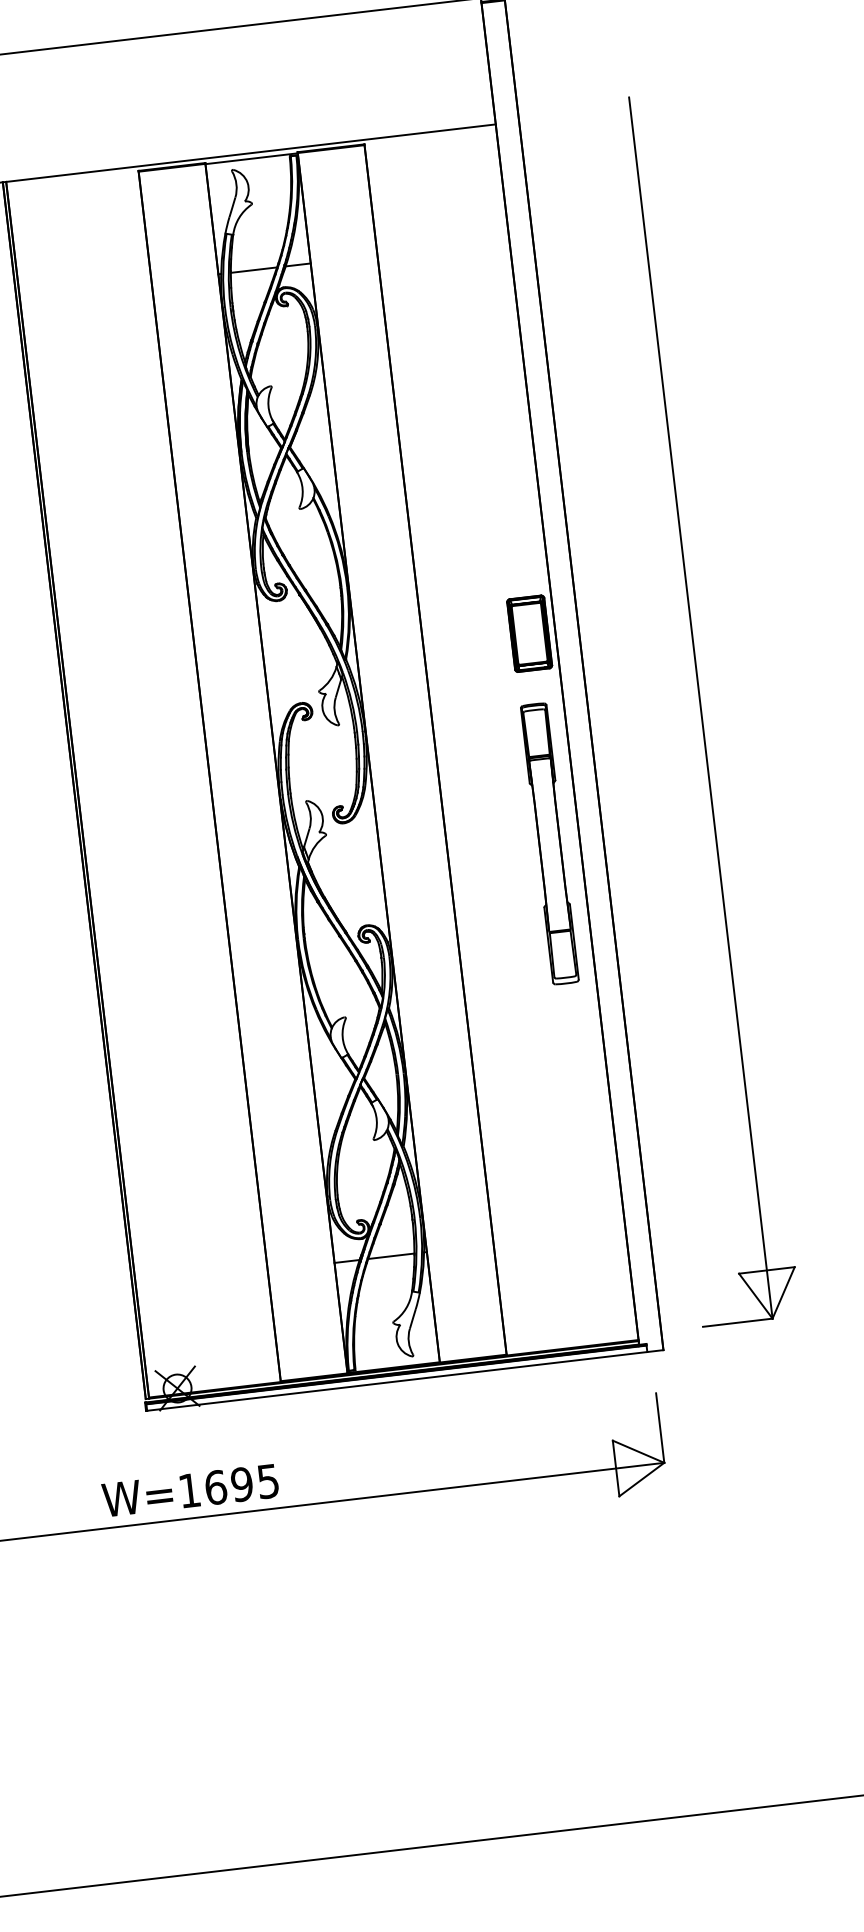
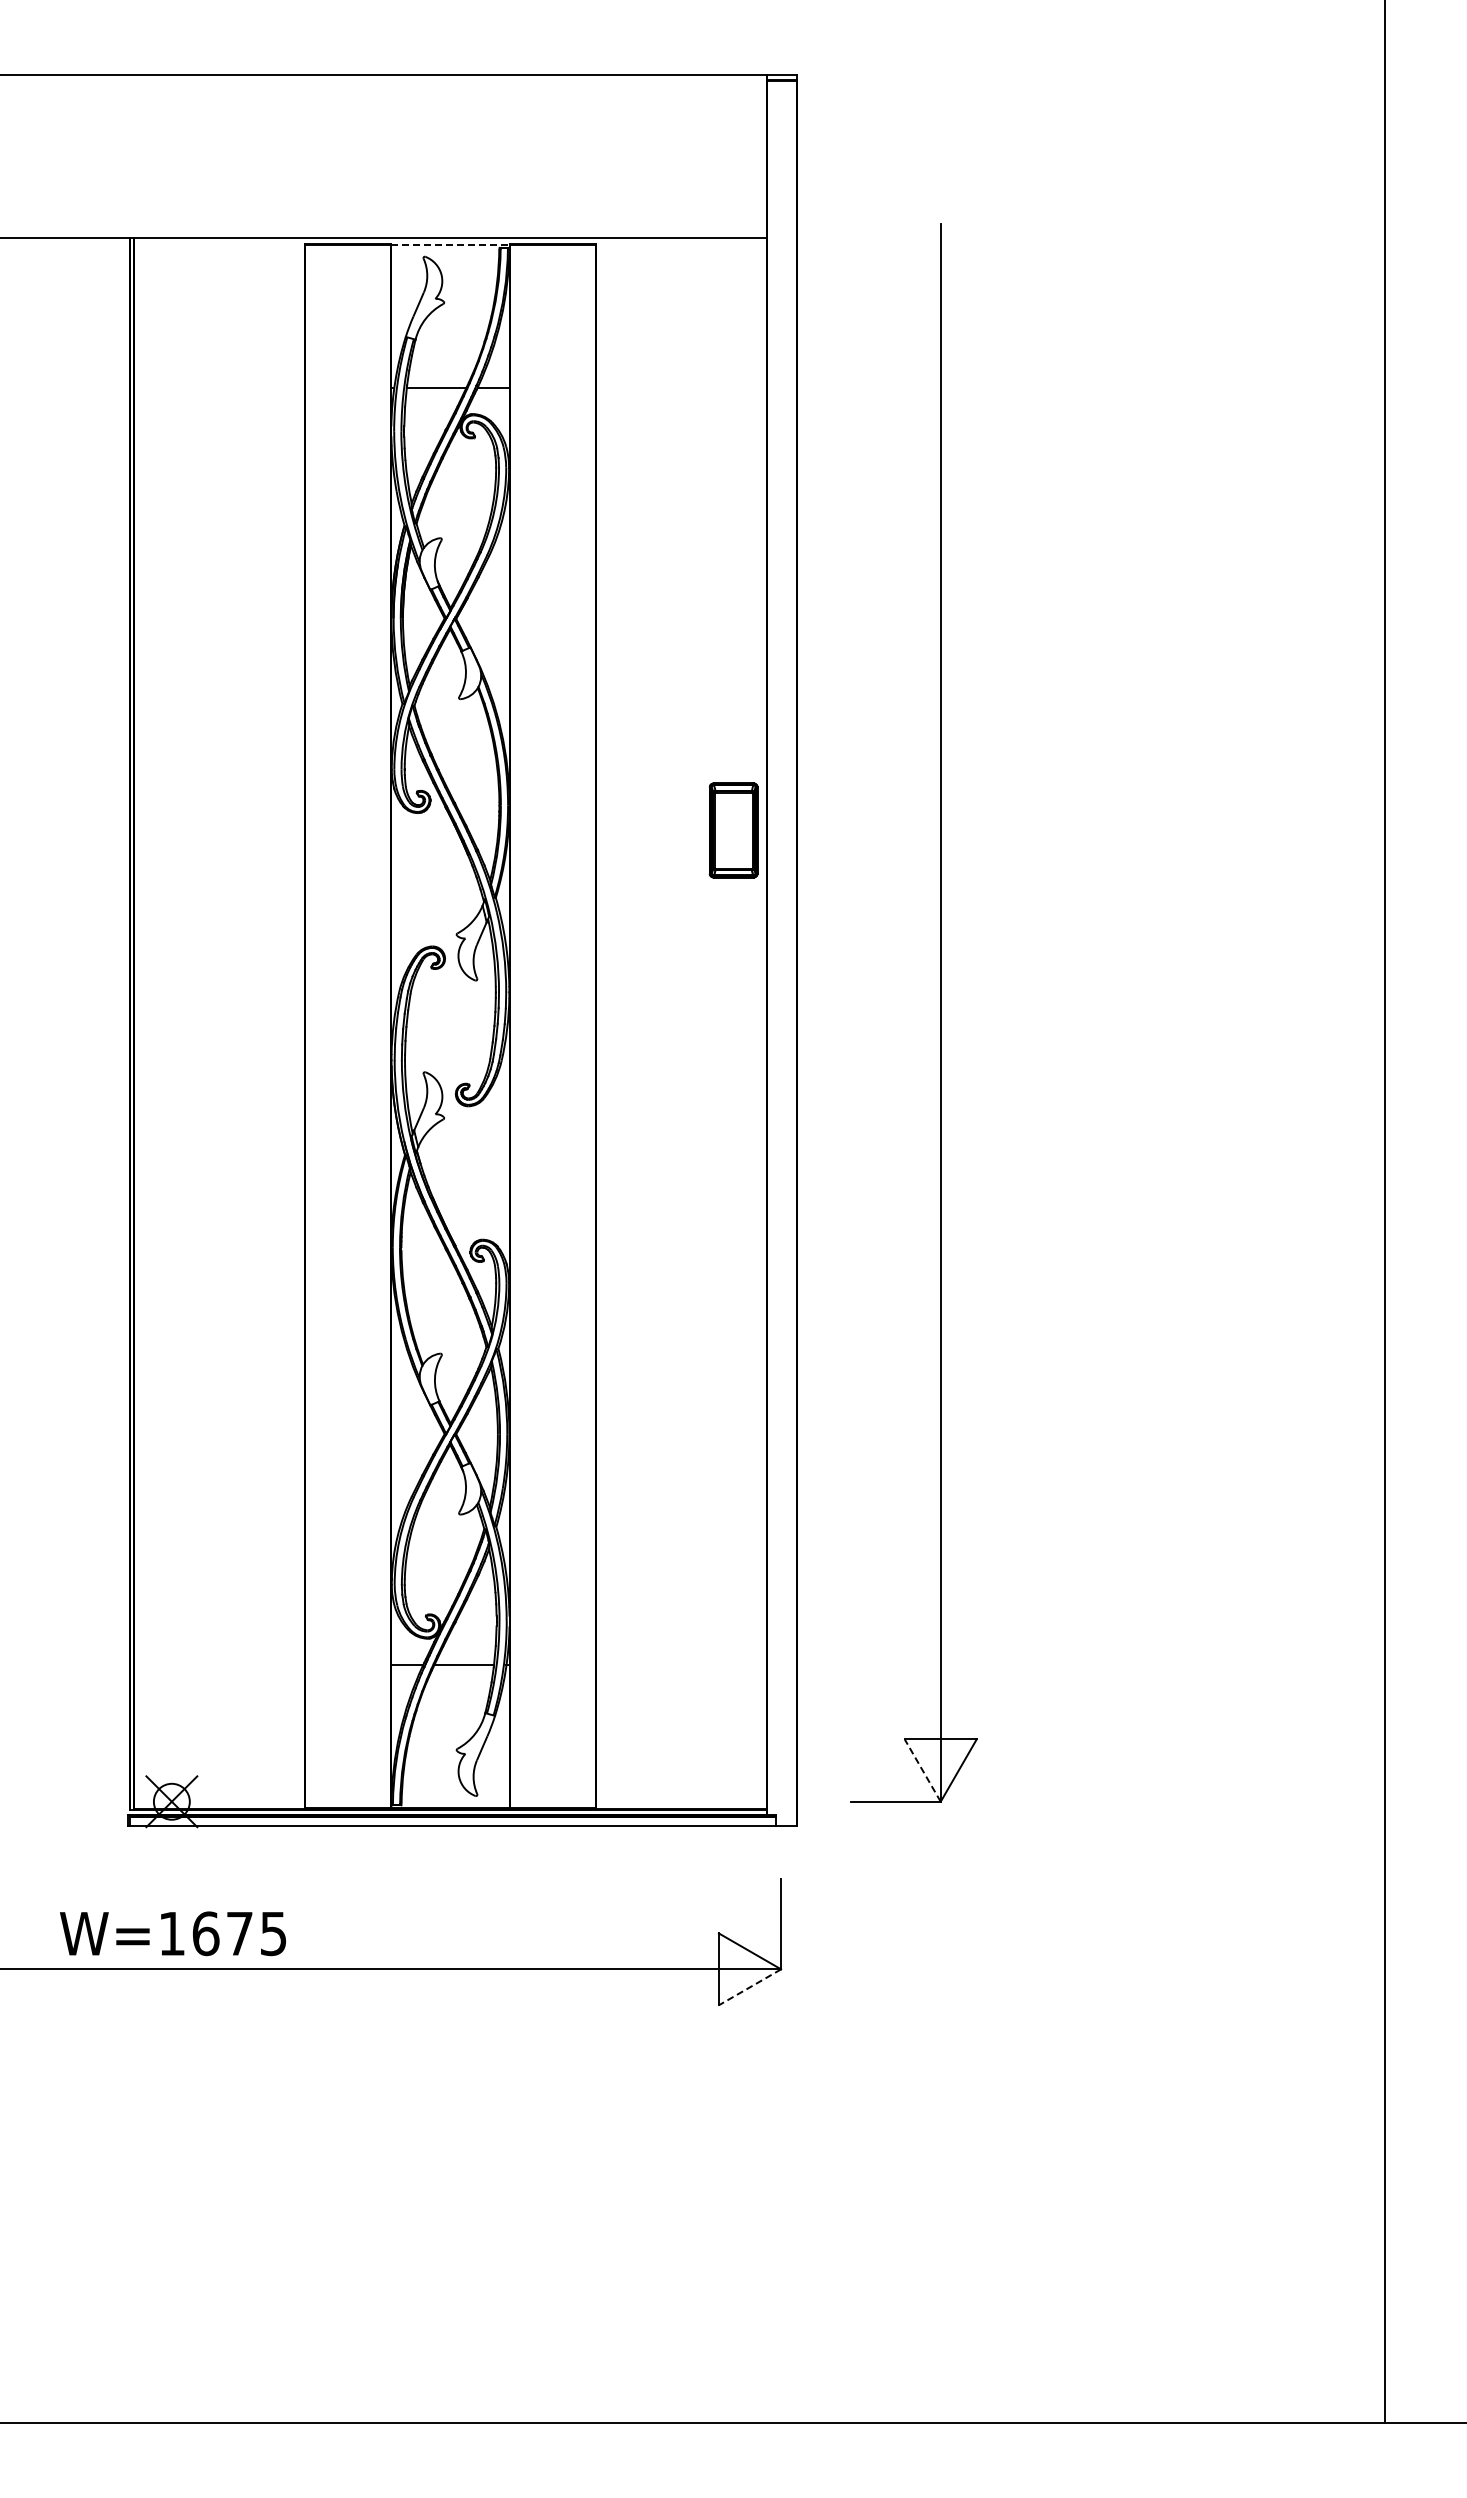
line: (251, 158) -> (450, 245), solid -> dashed
part: (529, 633) -> (733, 830), moved
part: (549, 844) -> (727, 1163), removed
line: (755, 1296) -> (922, 1770), solid -> dashed
line: (642, 1479) -> (750, 1987), solid -> dashed
text: (241, 1484) -> (239, 1933), W=1695 -> W=1675

